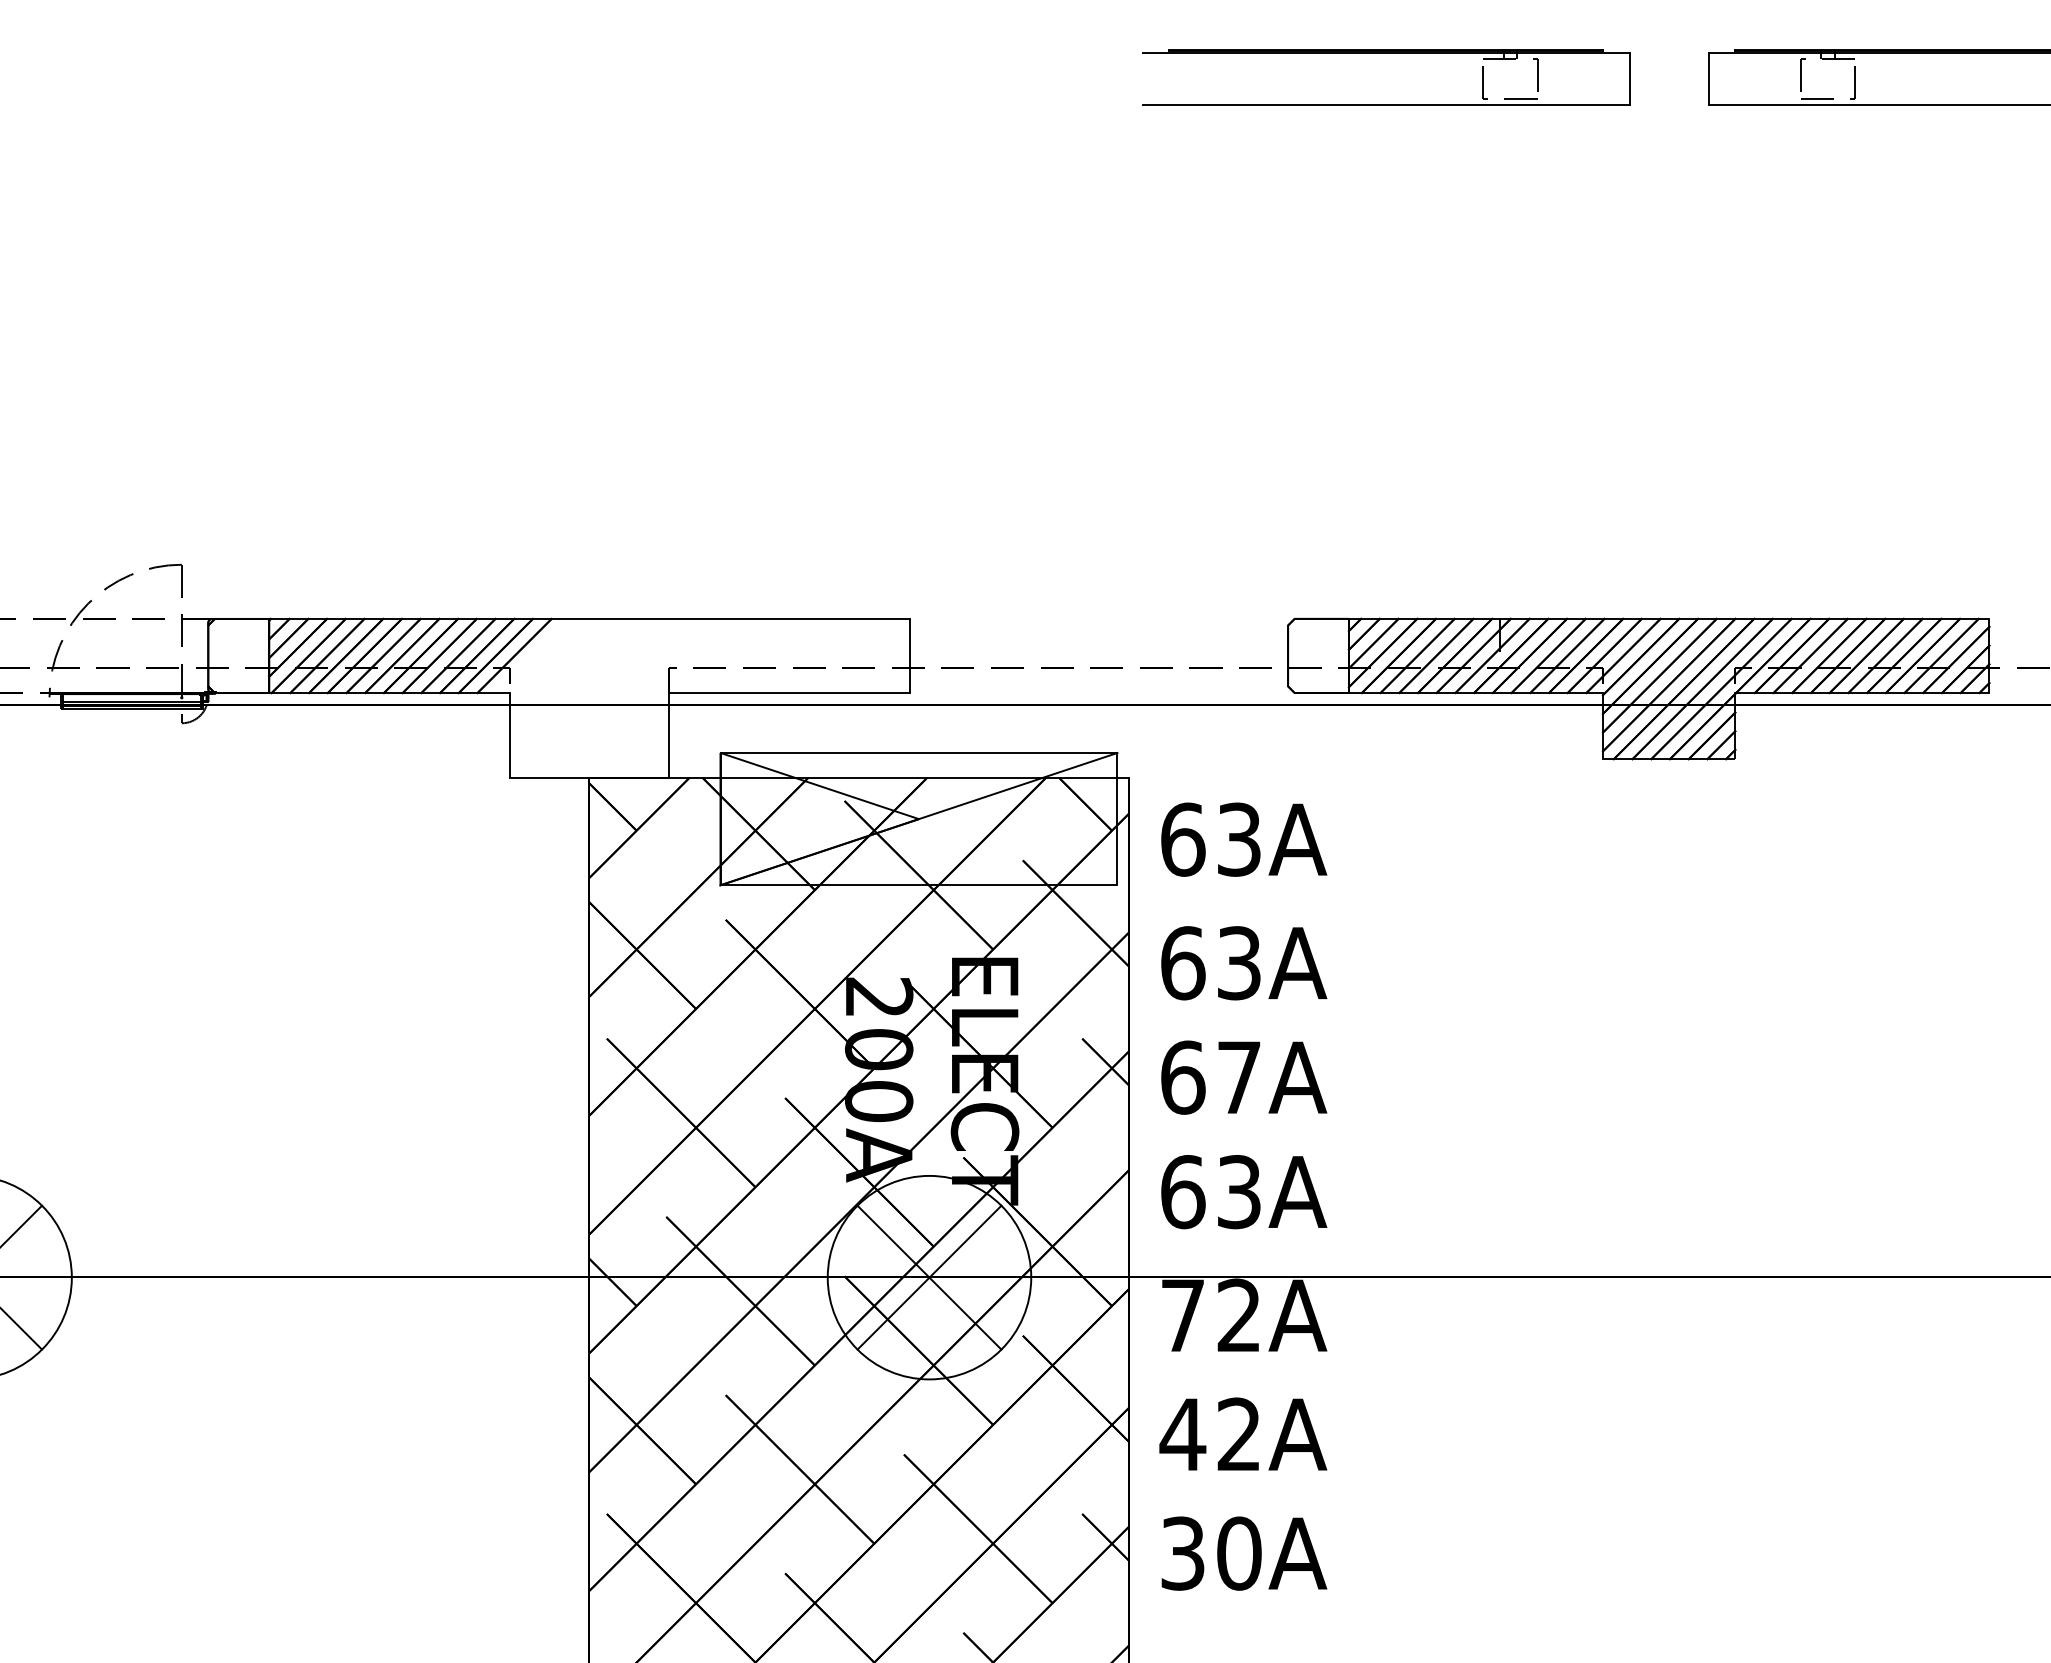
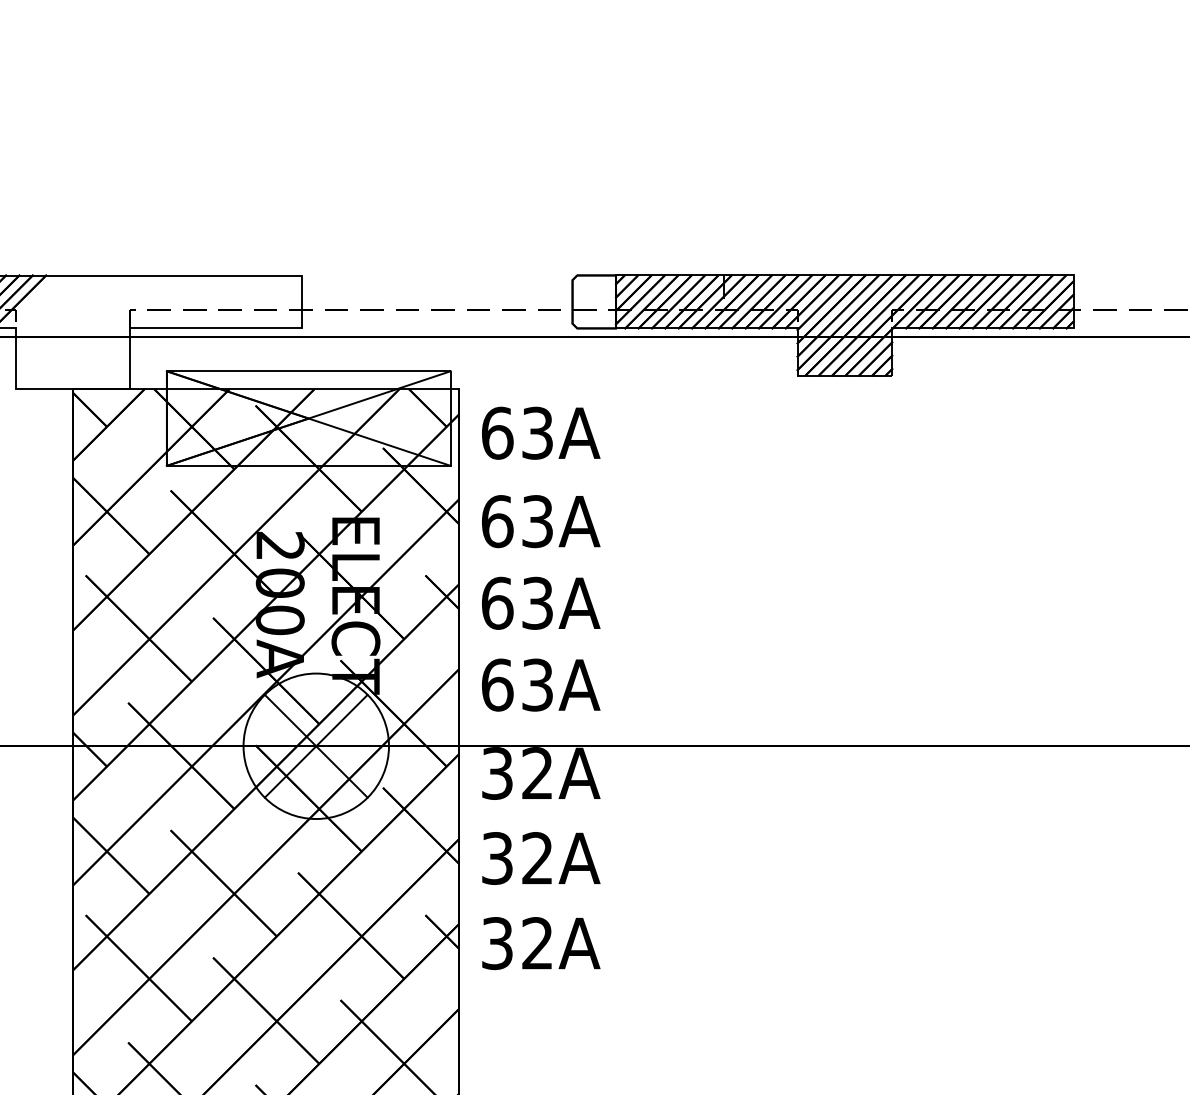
line: (918, 818) -> (308, 418), added
text: (1239, 1077) -> (537, 603), 67A -> 63A
text: (1182, 1315) -> (497, 773), 72A -> 32A
text: (1182, 1434) -> (497, 858), 42A -> 32A
text: (1239, 1553) -> (537, 943), 30A -> 32A

